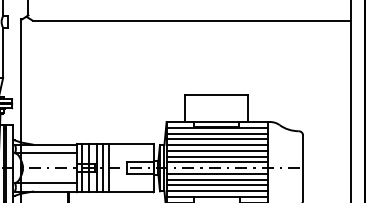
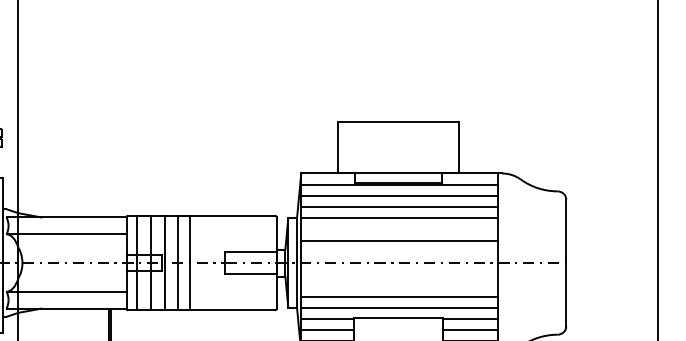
line: (216, 150) -> (398, 228), removed
line: (216, 162) -> (398, 252), removed
line: (216, 173) -> (398, 273), removed
line: (216, 179) -> (398, 285), removed

